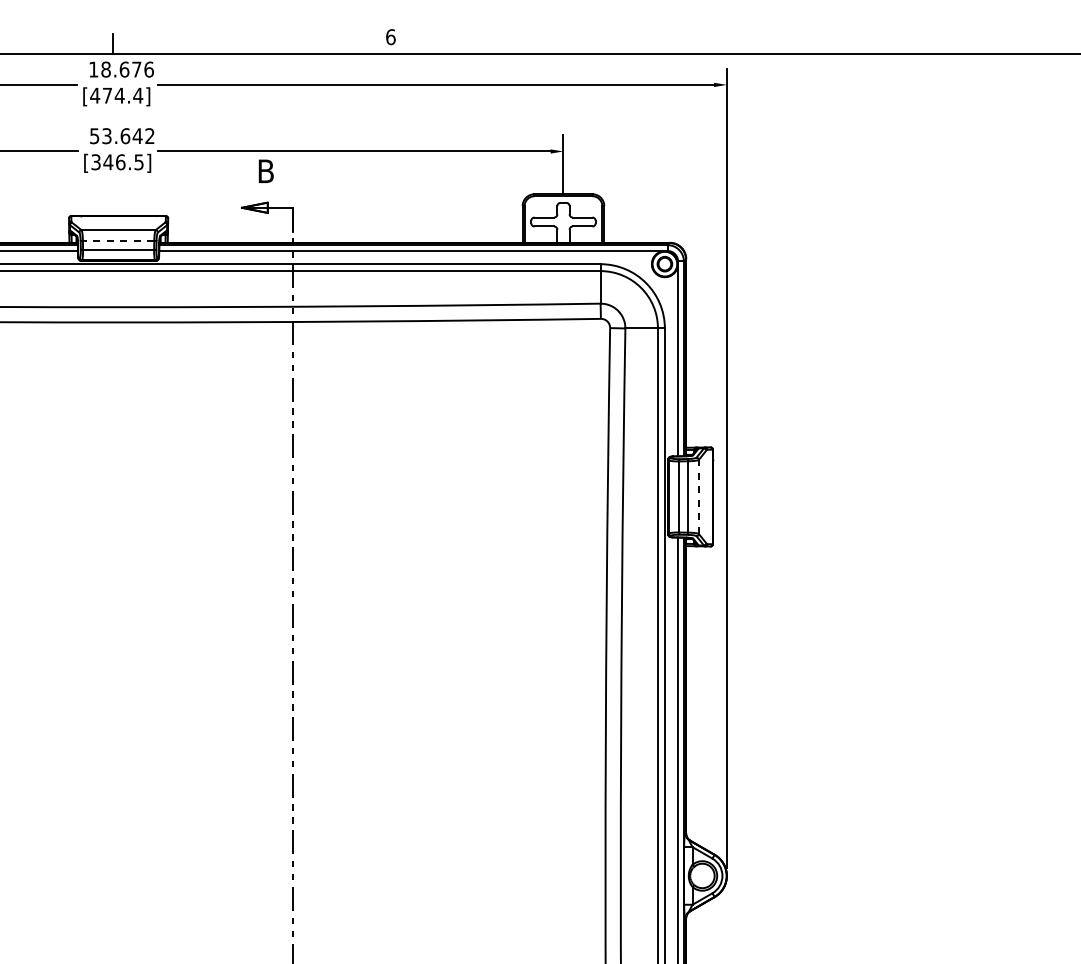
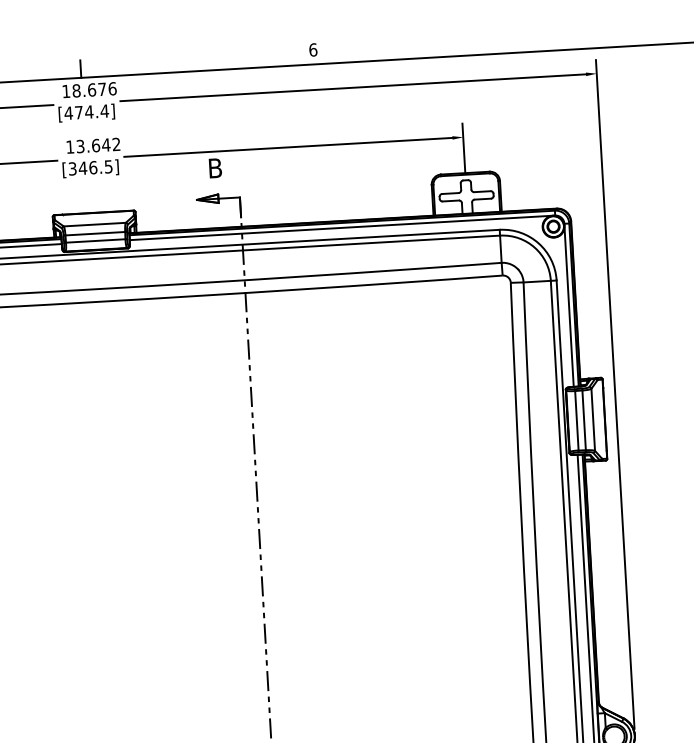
text: (94, 136) -> (70, 147), 53.642 -> 13.642
line: (118, 241) -> (95, 234), dashed -> solid
line: (698, 496) -> (592, 419), dashed -> solid

